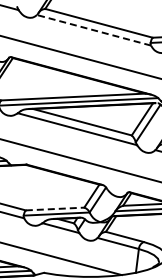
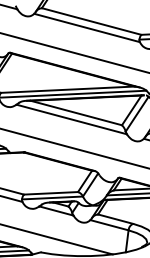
line: (93, 30) -> (86, 28), dashed -> solid
line: (55, 209) -> (51, 193), dashed -> solid

